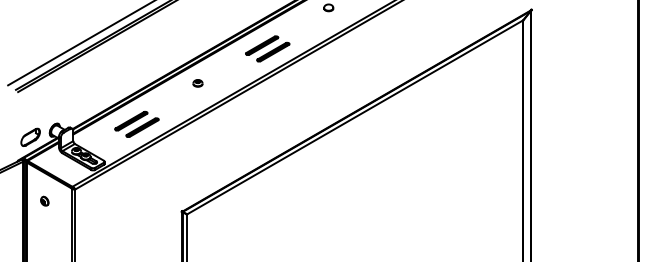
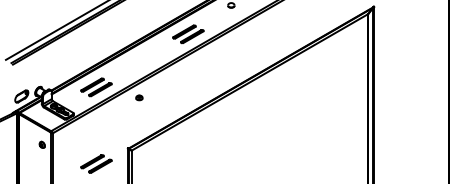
part: (197, 83) -> (139, 97), moved
part: (44, 200) -> (42, 144), moved
part: (136, 233) -> (96, 164), added

